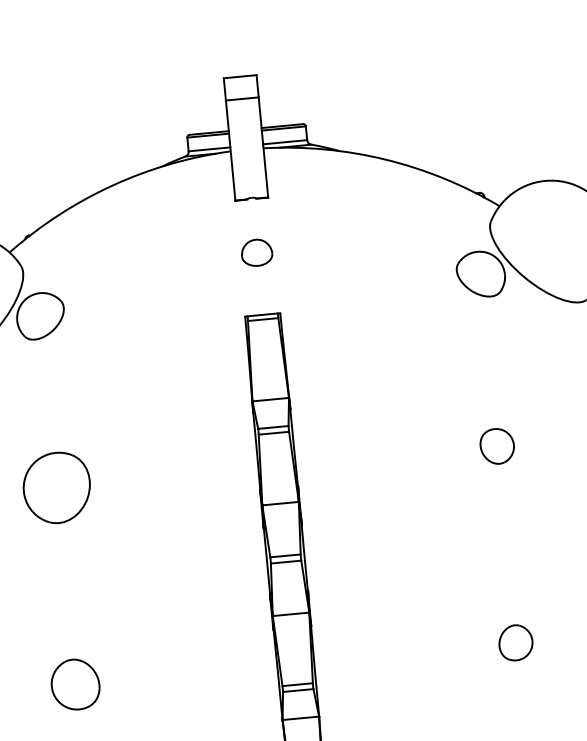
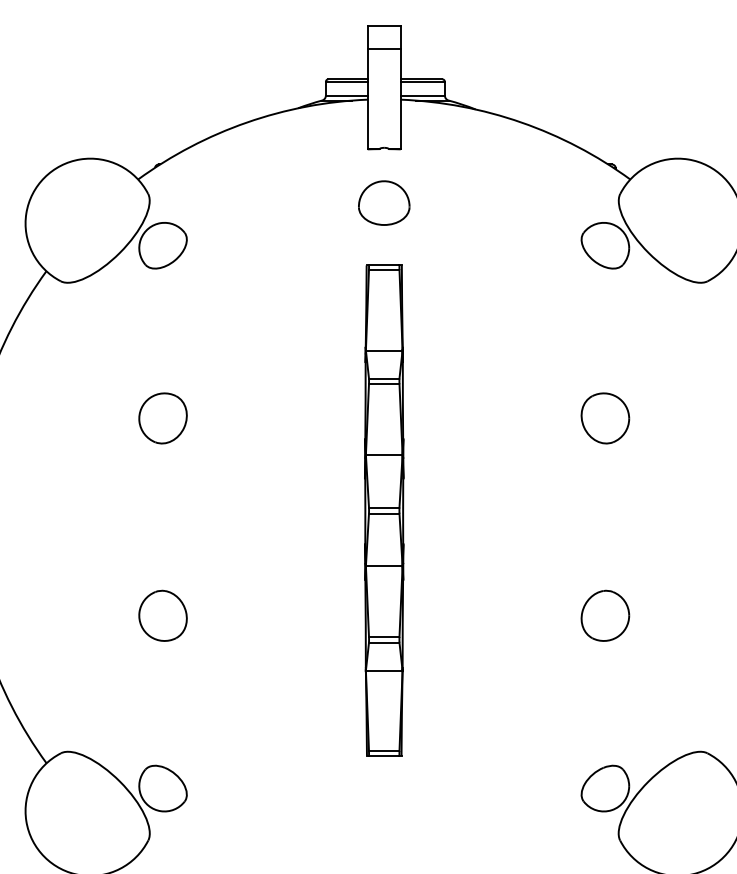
part: (257, 252) -> (384, 202), size x1.67
part: (497, 446) -> (605, 418), size x1.43
part: (56, 488) -> (162, 418), size x0.71
part: (515, 642) -> (605, 615), size x1.43

